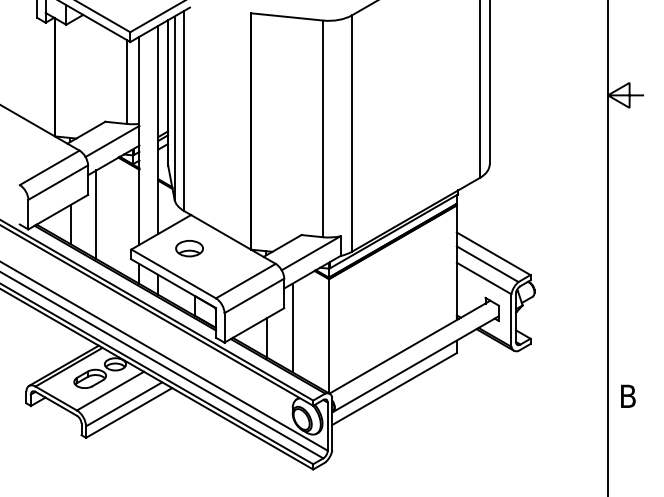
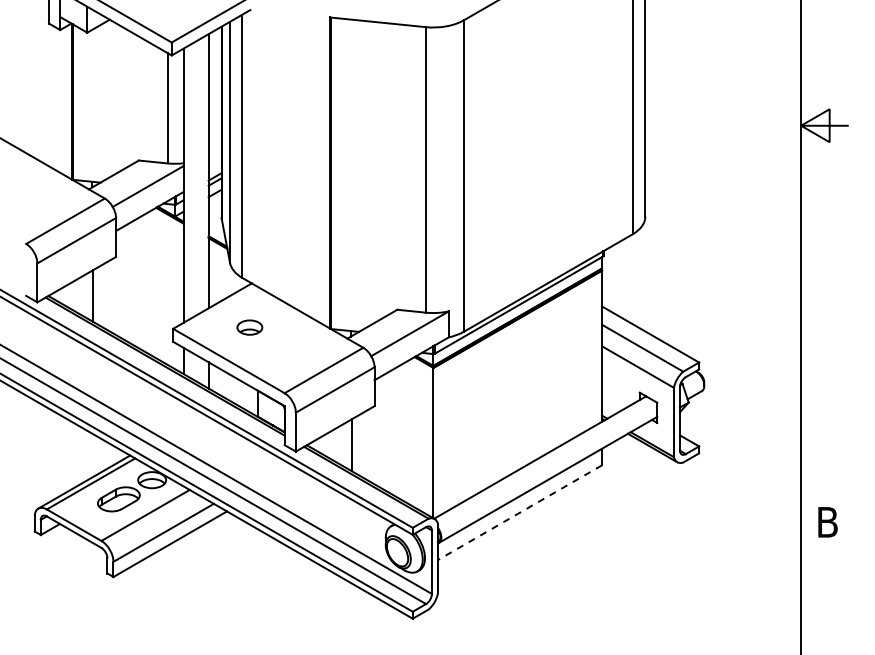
line: (95, 214) -> (126, 282), removed
part: (189, 248) -> (249, 327), size x0.7
line: (292, 327) -> (385, 431), removed
line: (394, 388) -> (519, 512), solid -> dashed

